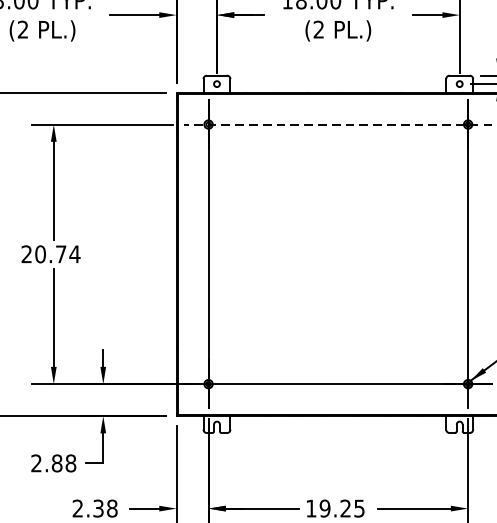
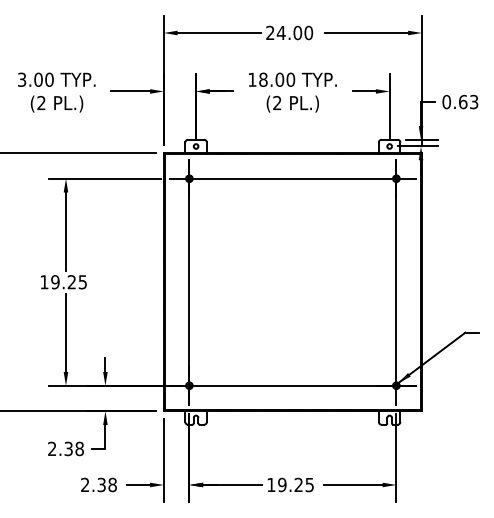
line: (337, 124) -> (292, 178), dashed -> solid
text: (50, 254) -> (63, 282), 20.74 -> 19.25
text: (56, 462) -> (68, 448), 2.88 -> 2.38

